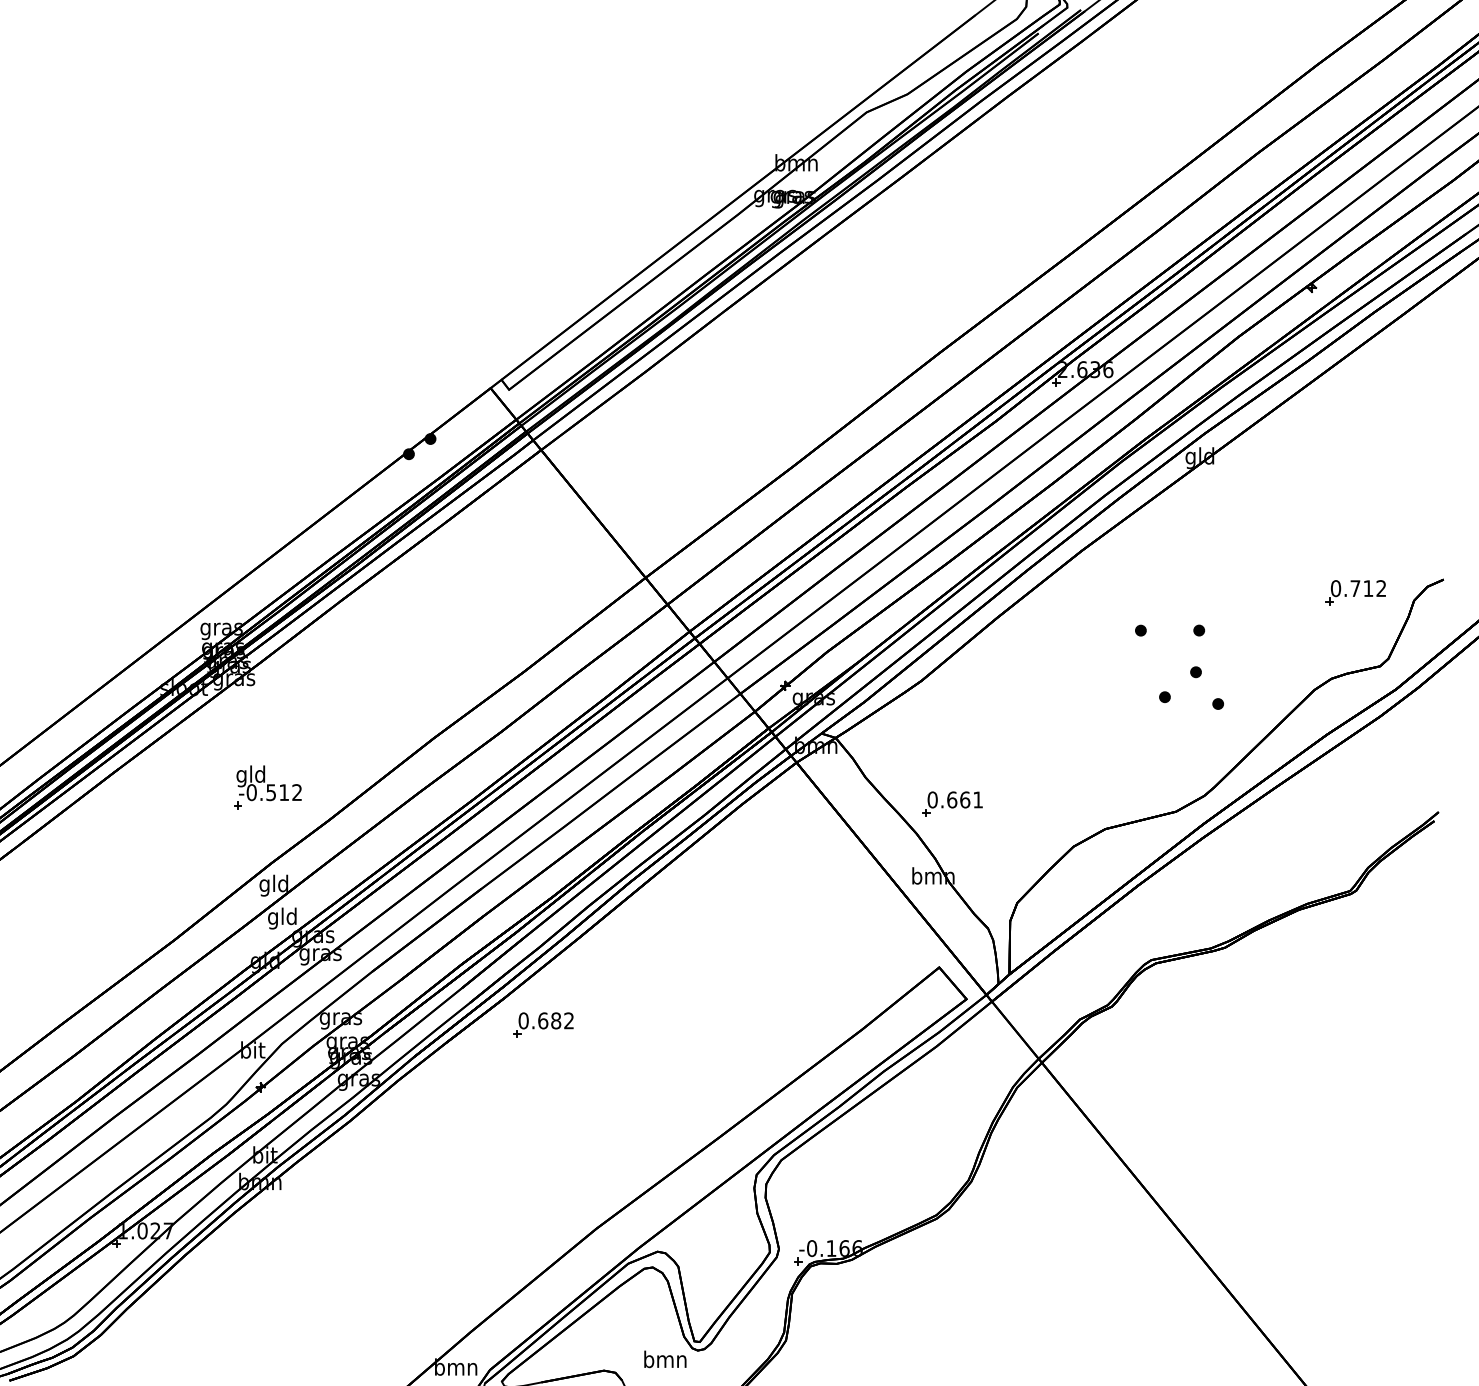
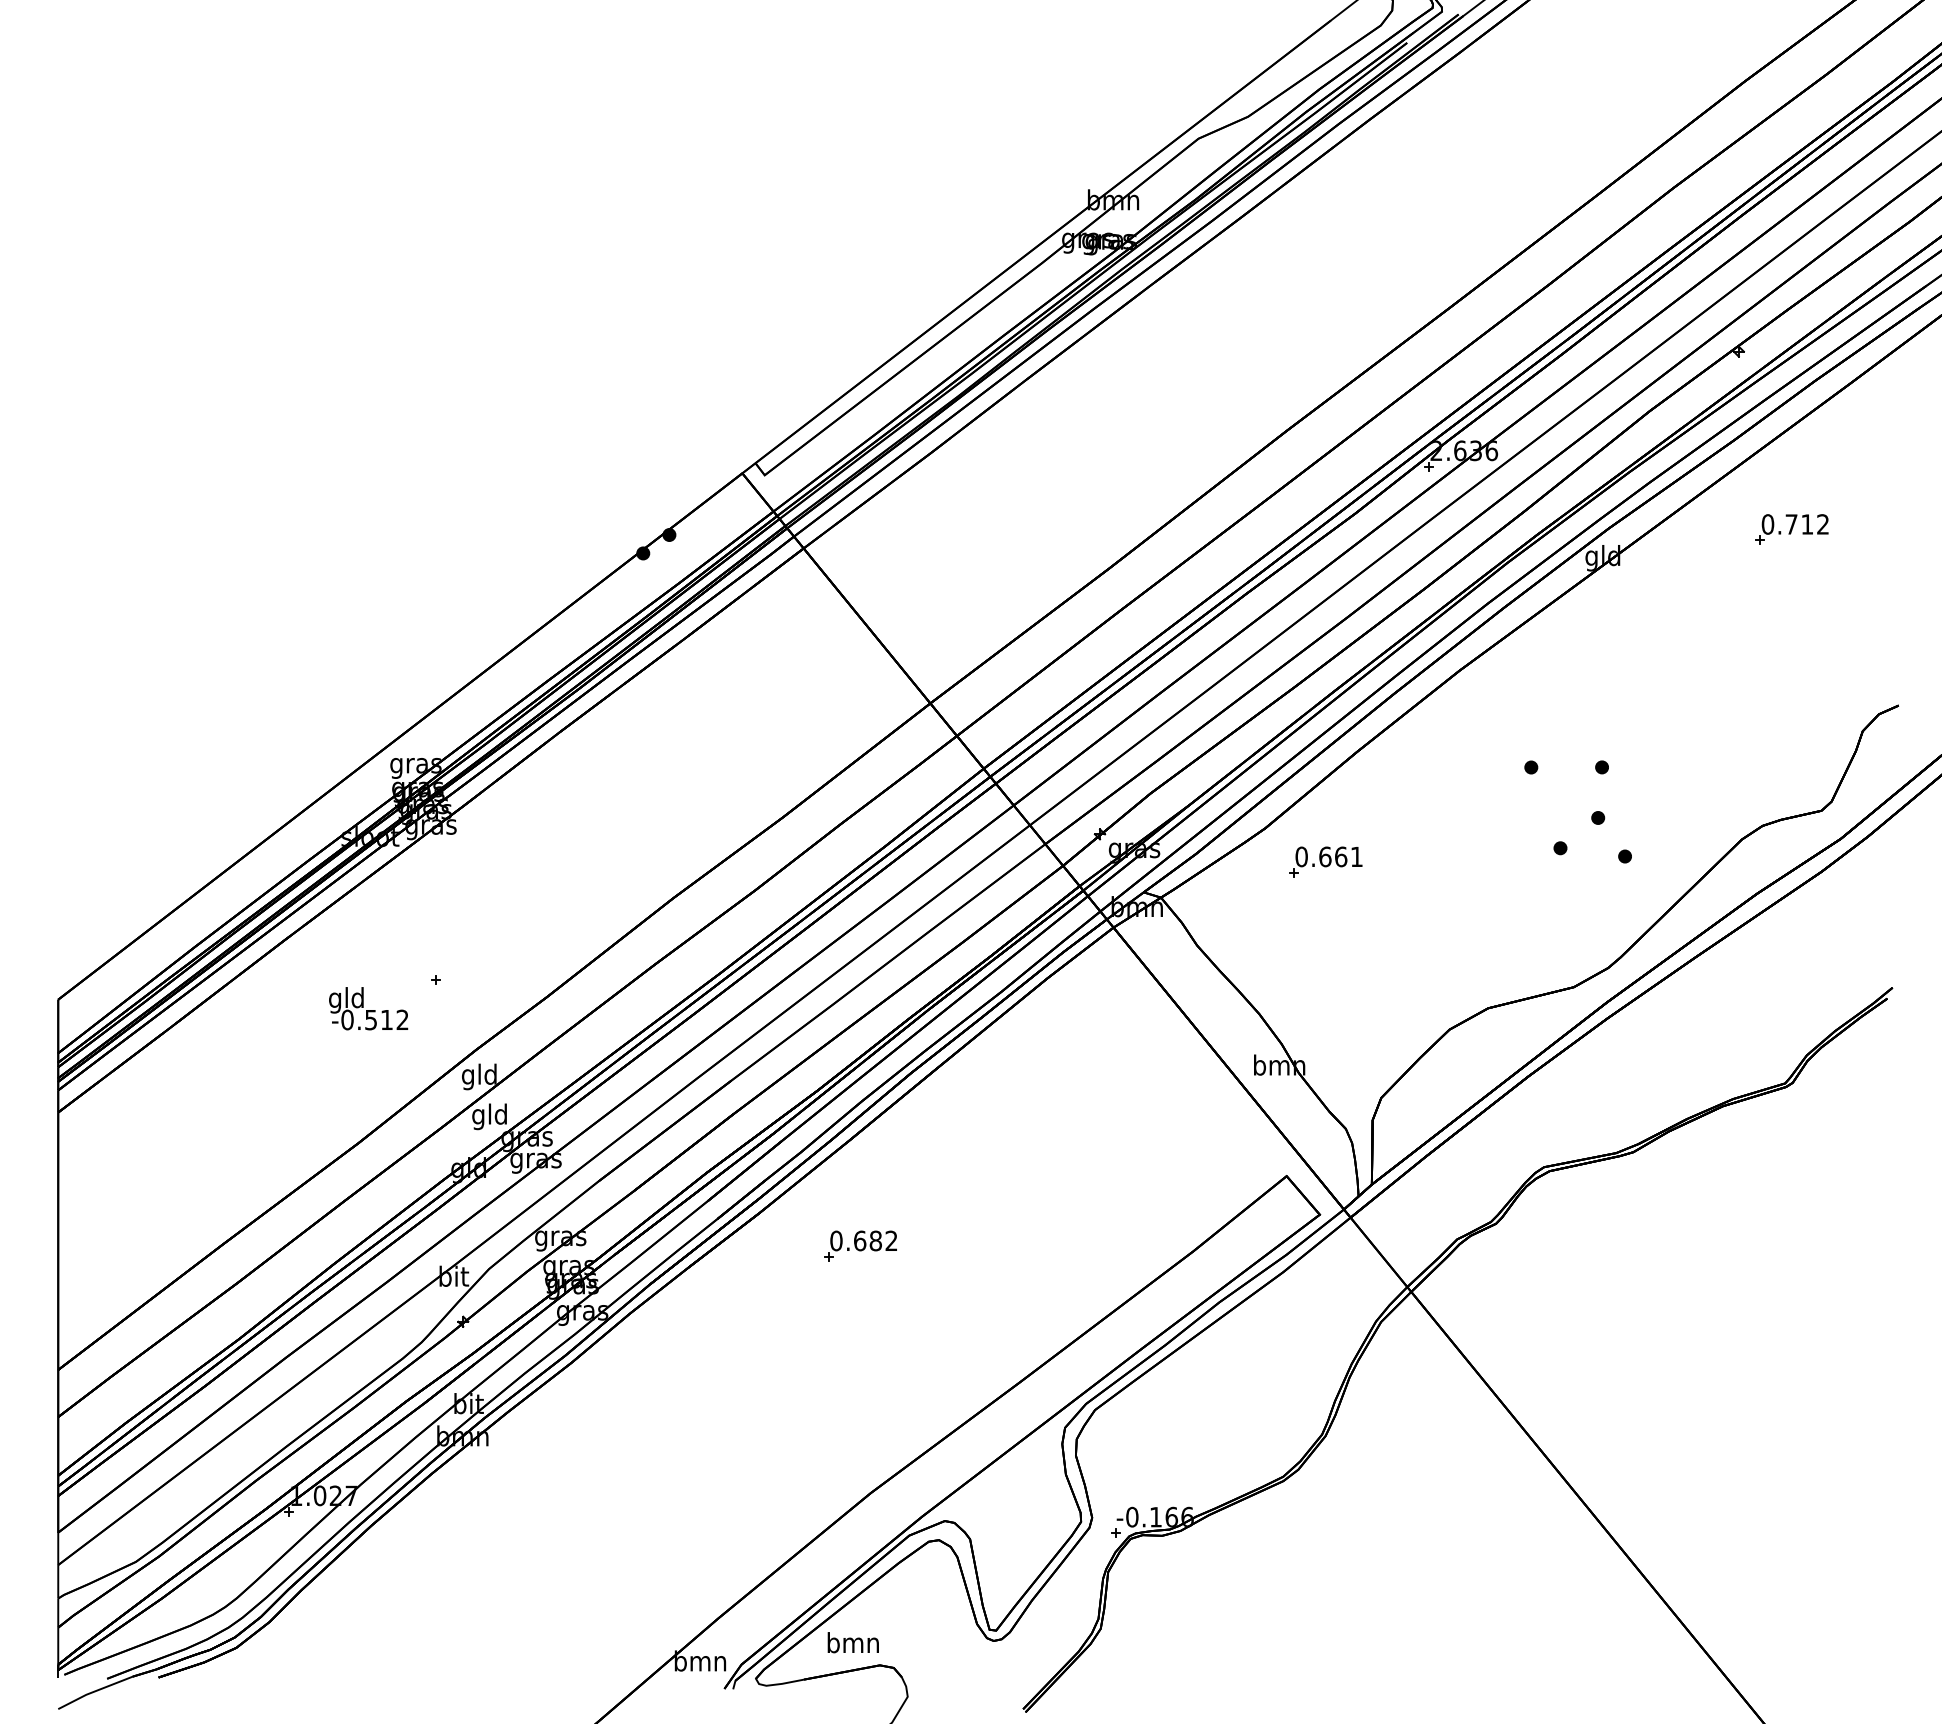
part: (1355, 592) -> (1791, 529), moved
text: (269, 783) -> (368, 1008), moved
part: (952, 803) -> (1325, 861), moved
part: (543, 1024) -> (860, 1245), moved
text: (664, 1359) -> (852, 1642), moved

